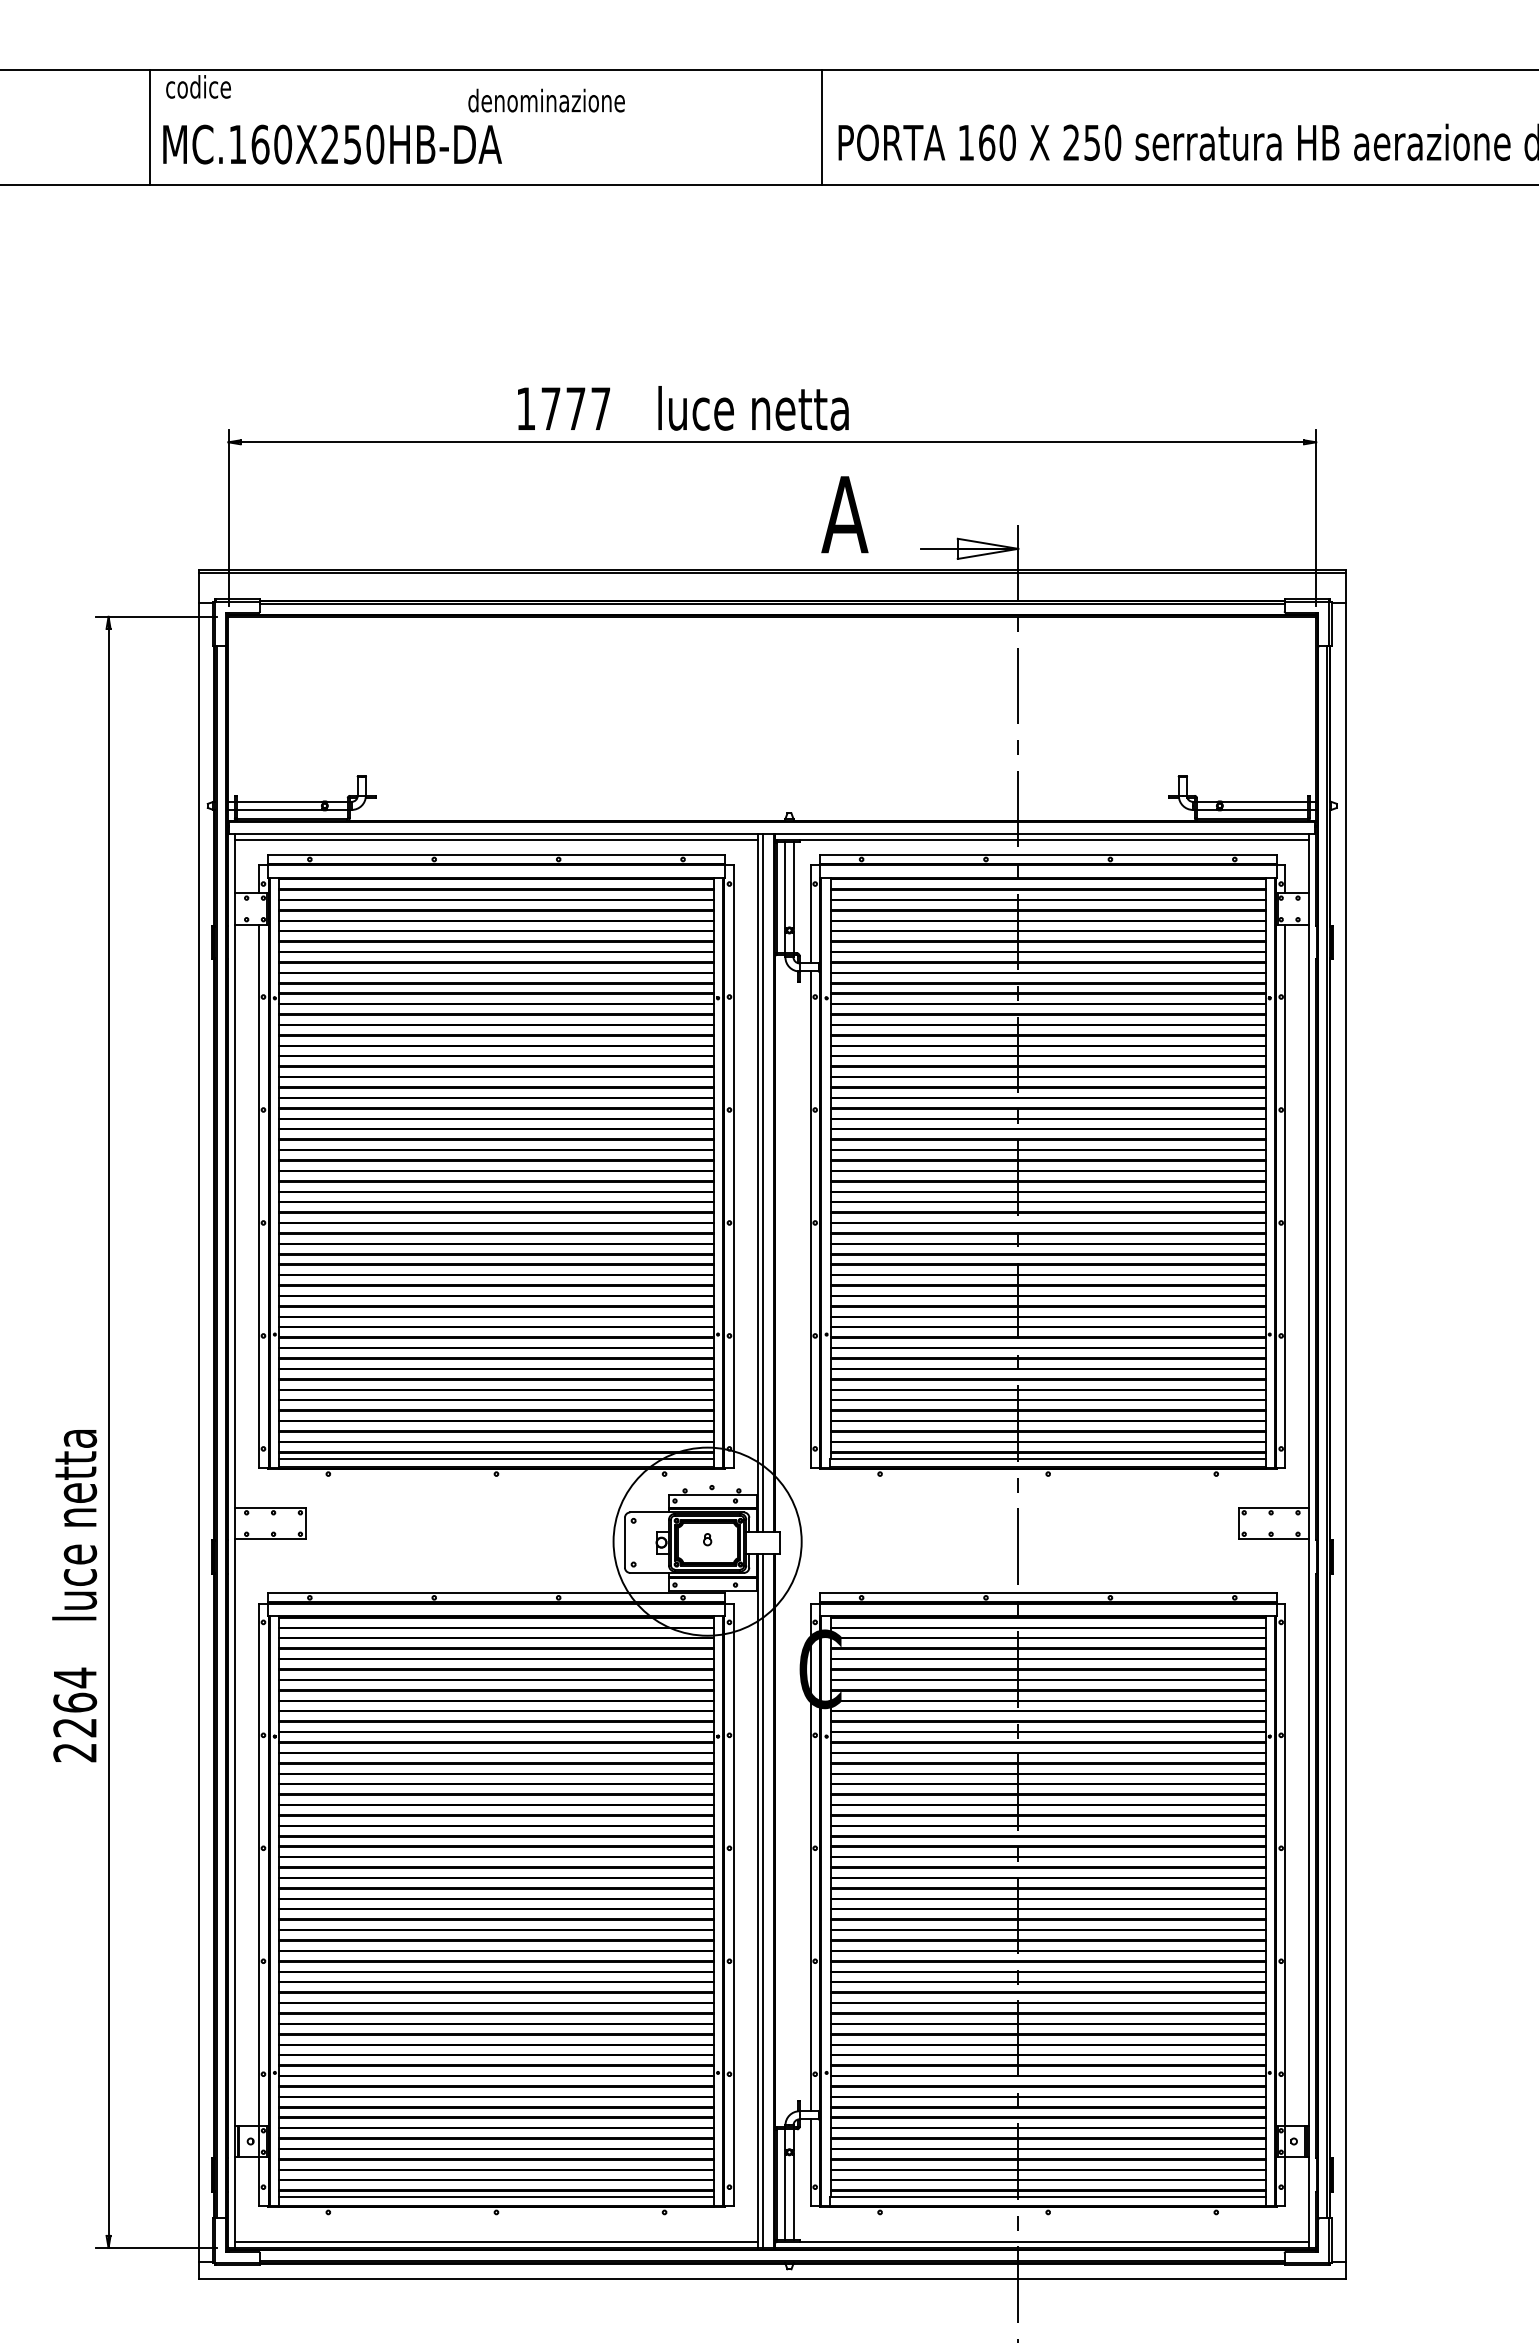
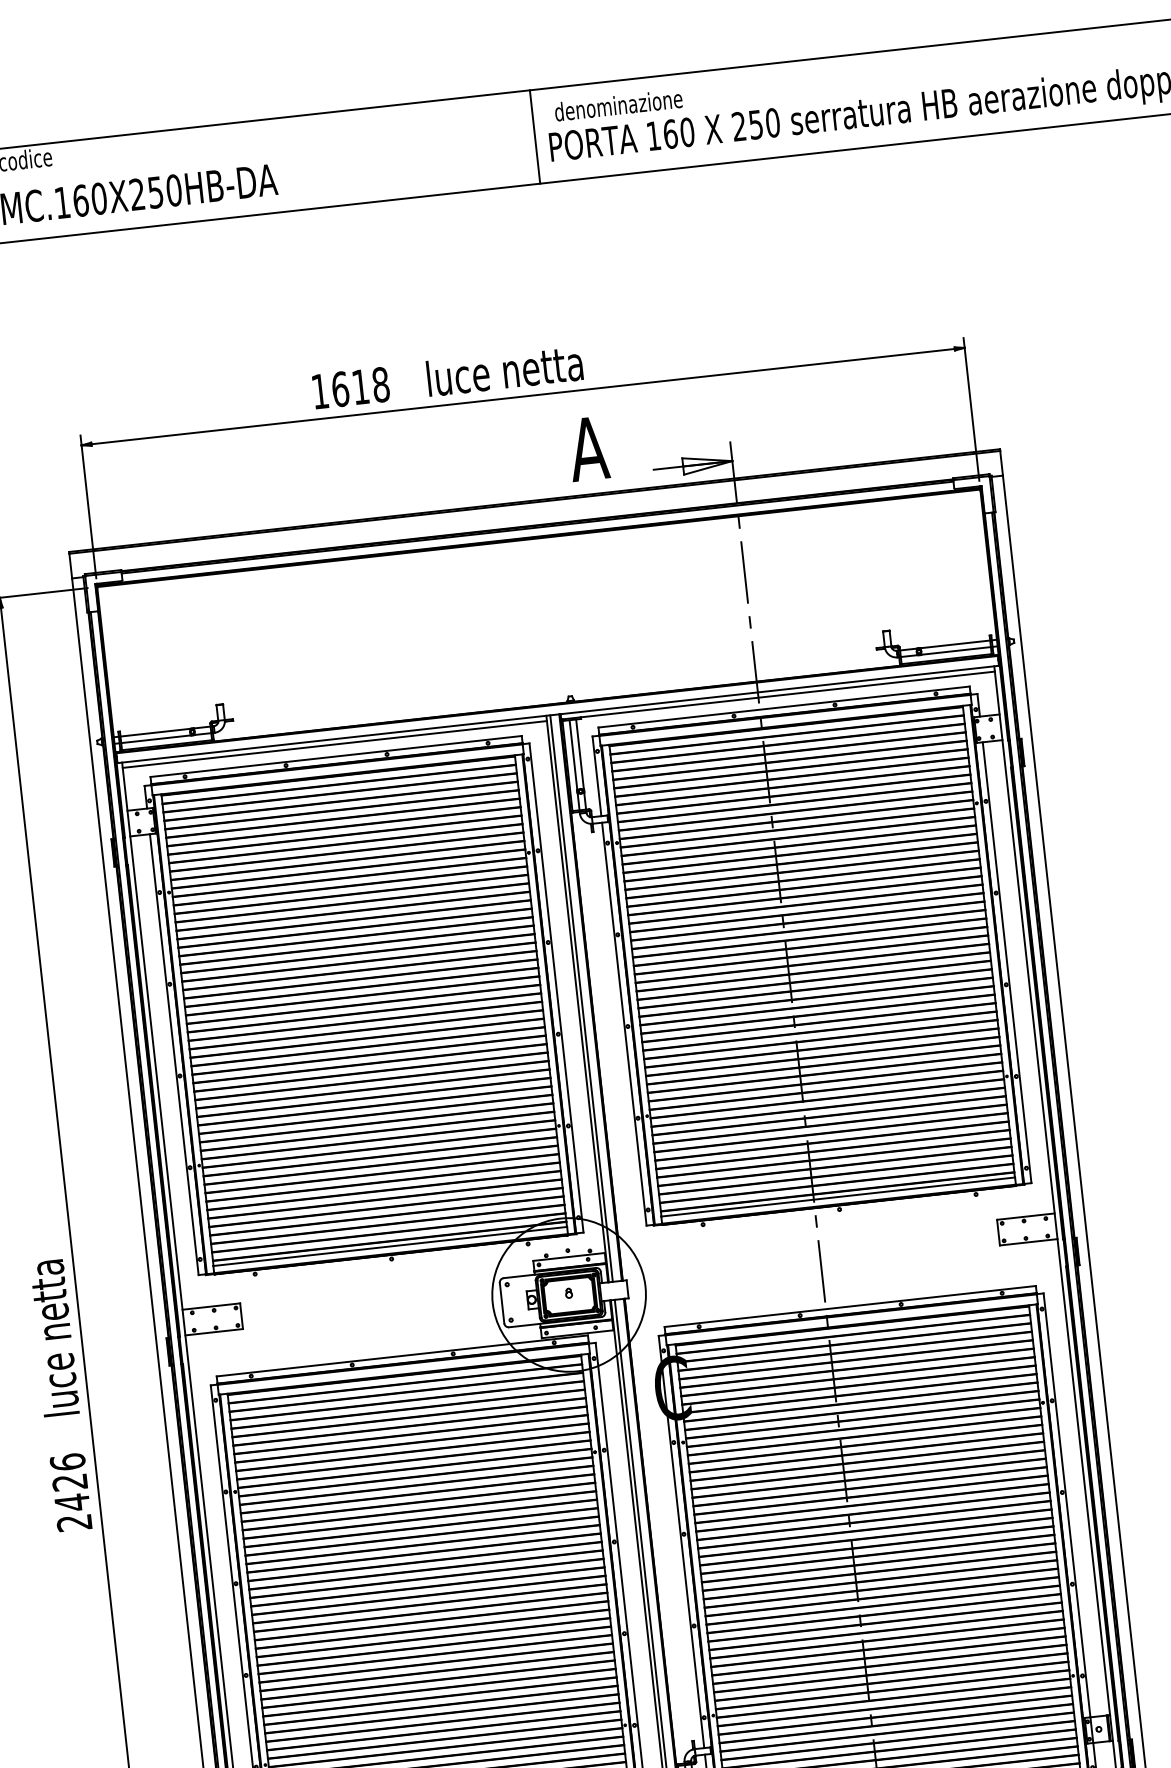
text: (546, 100) -> (618, 105), moved
text: (575, 408) -> (360, 386), 1777 -> 1618
text: (75, 1702) -> (70, 1482), 2264 -> 2426

